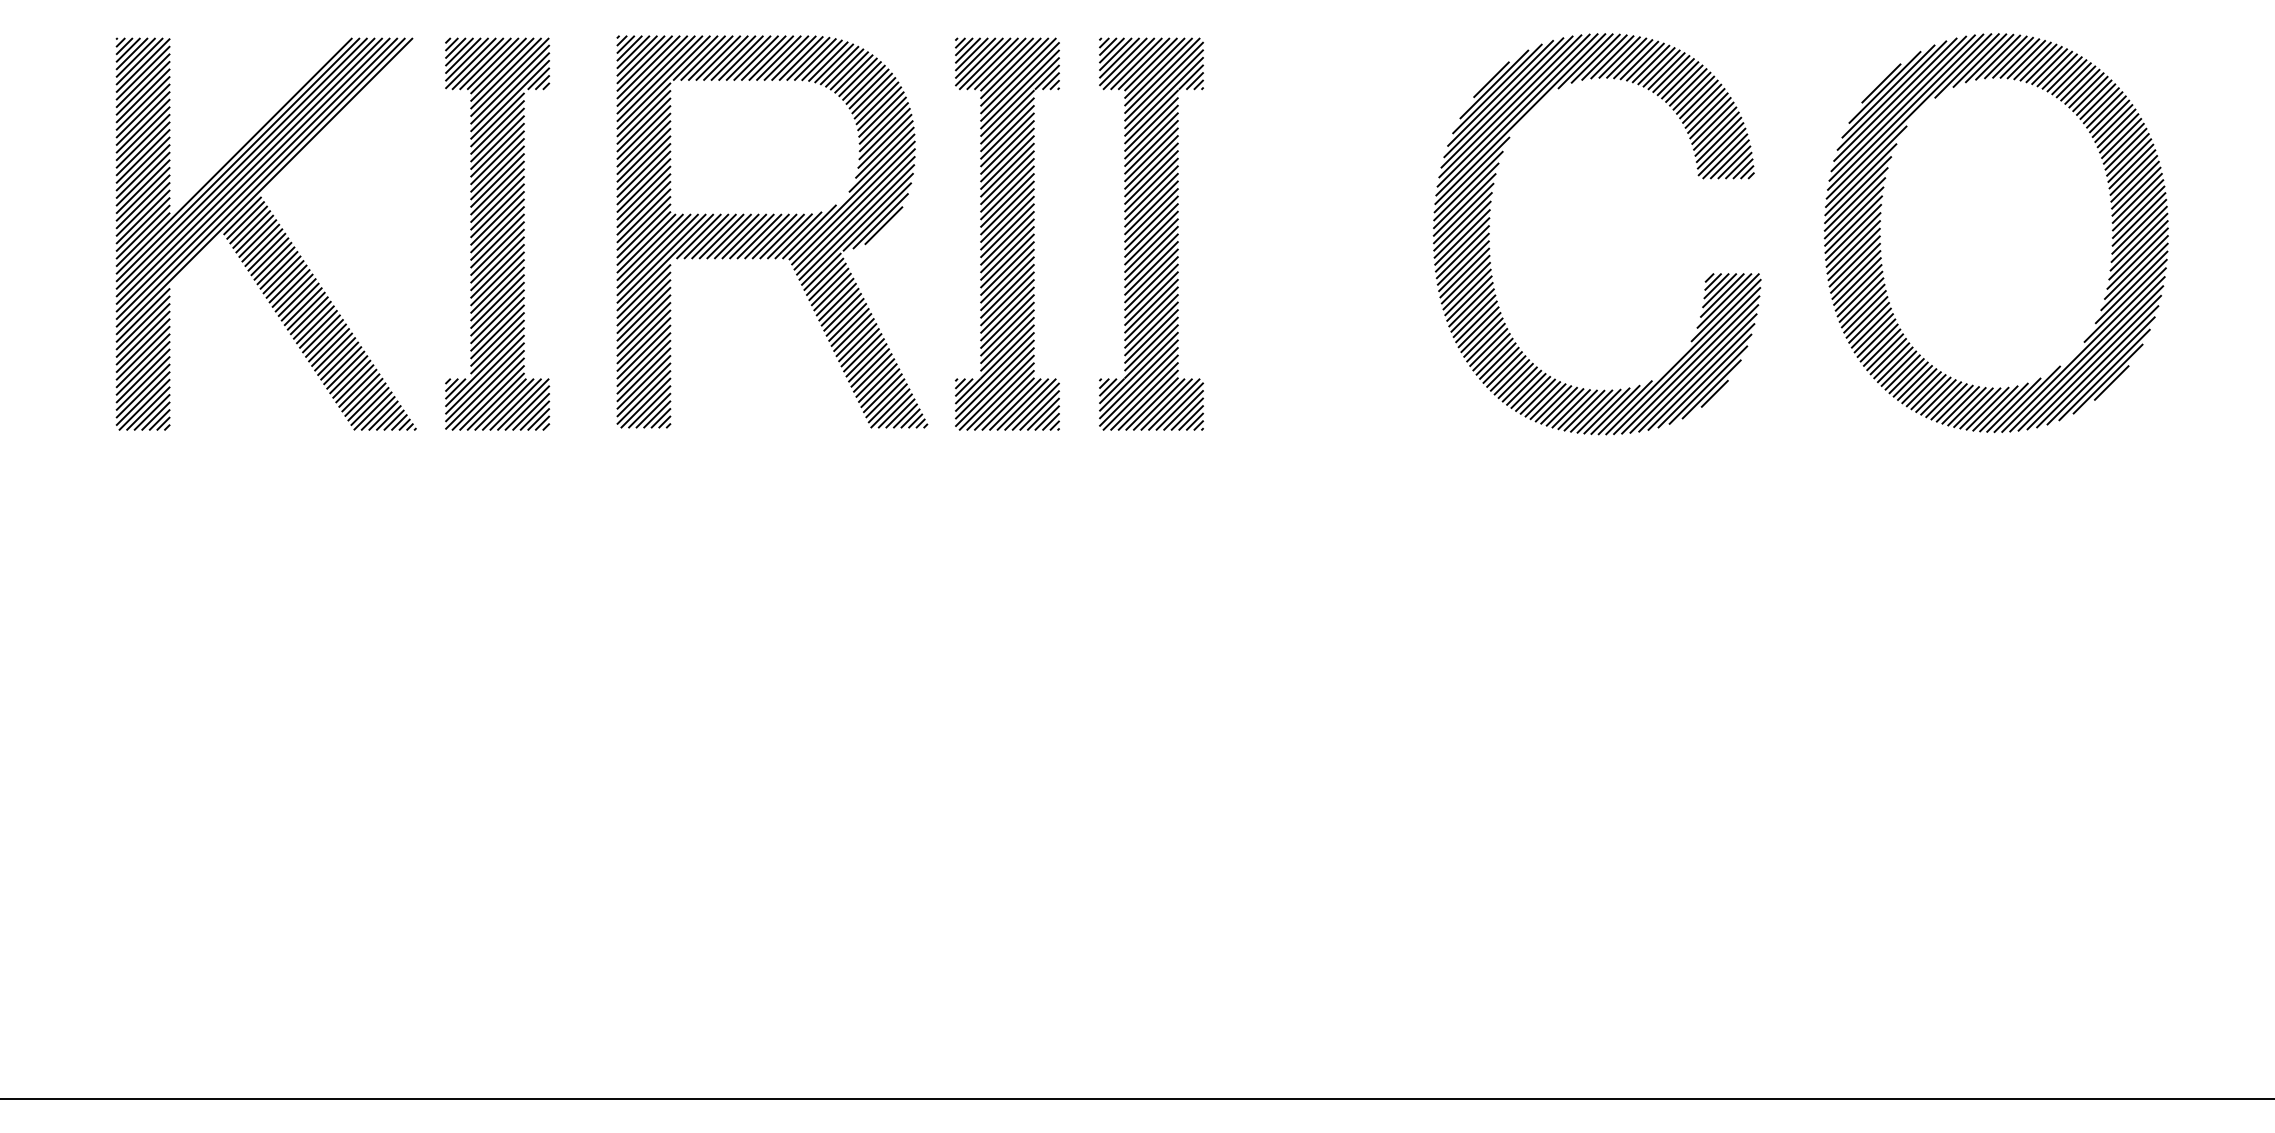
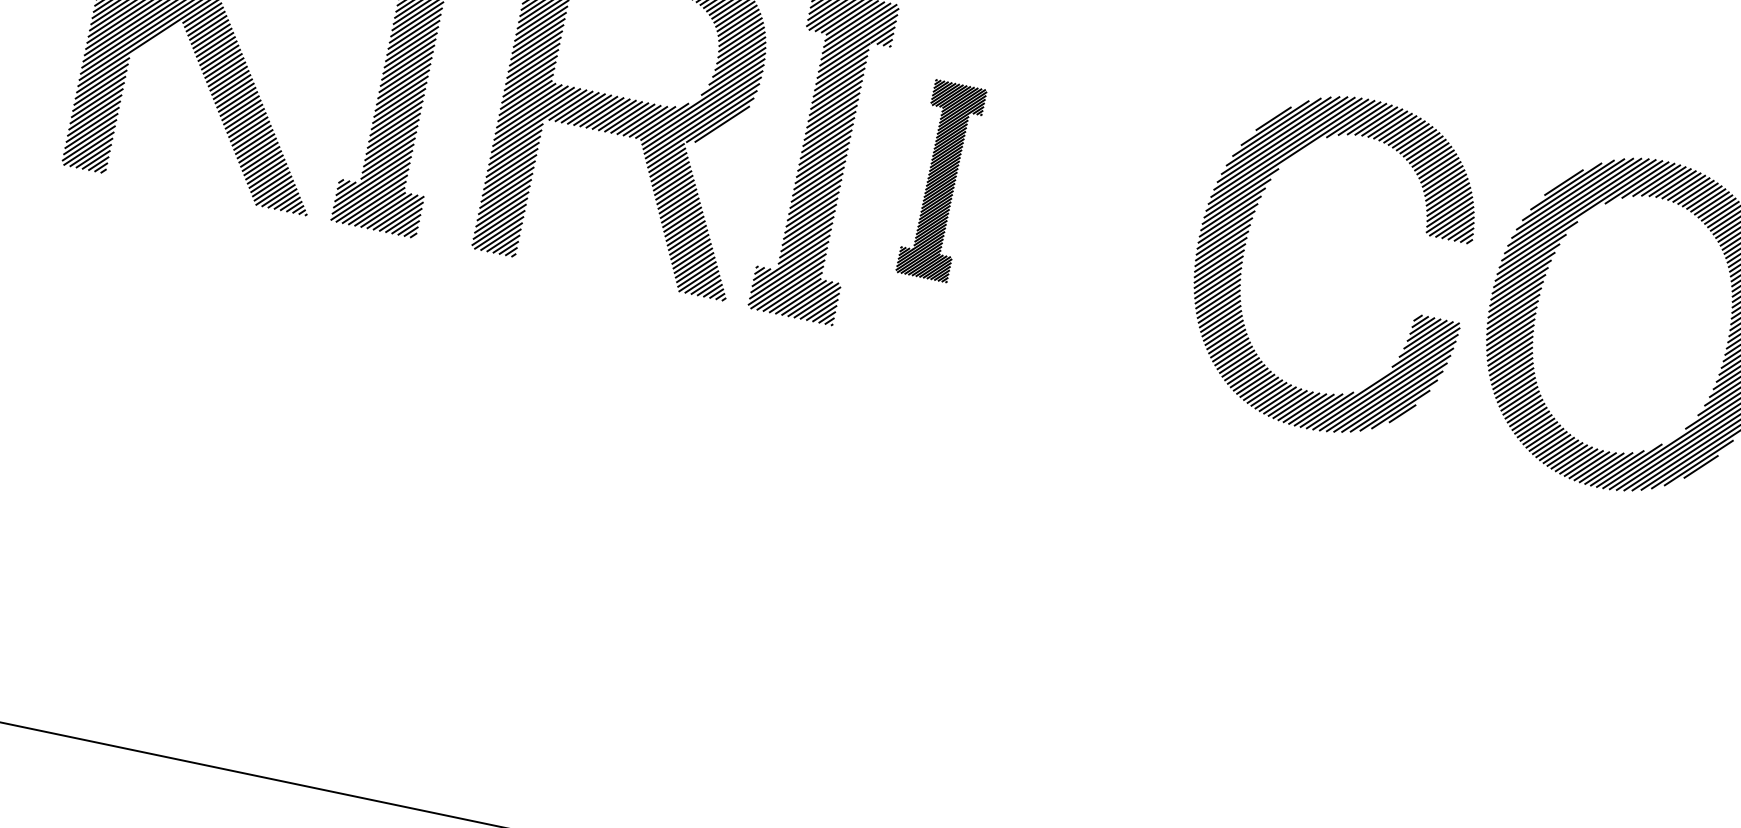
line: (883, 225) -> (723, 128), removed
part: (1151, 233) -> (941, 180), size x0.6
part: (1490, 248) -> (1243, 256), moved

